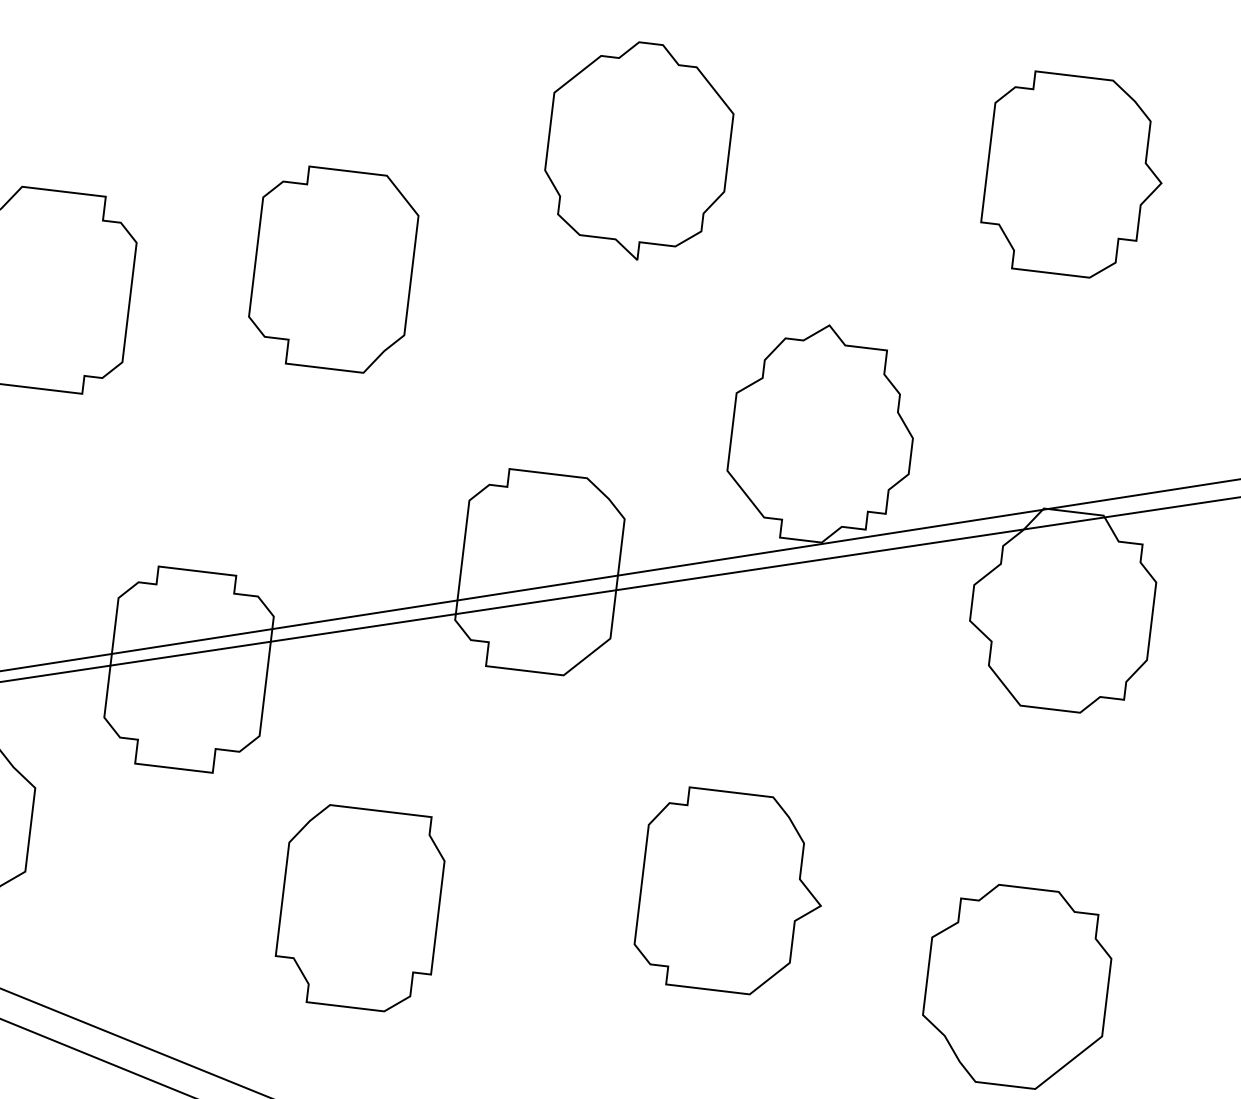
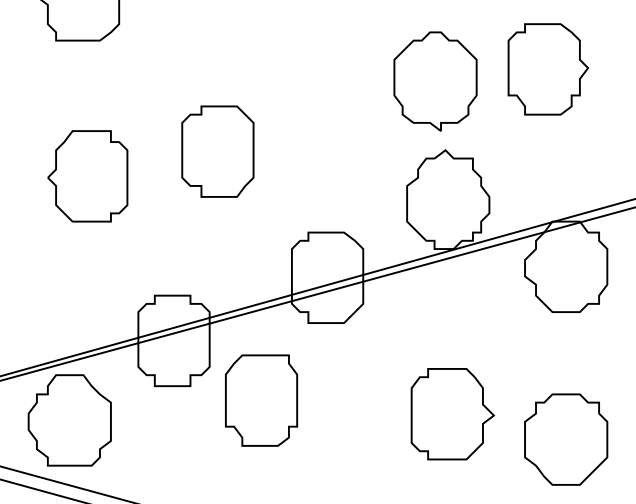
part: (638, 150) -> (435, 81), moved
part: (730, 892) -> (452, 414), moved
part: (360, 908) -> (261, 400), moved

